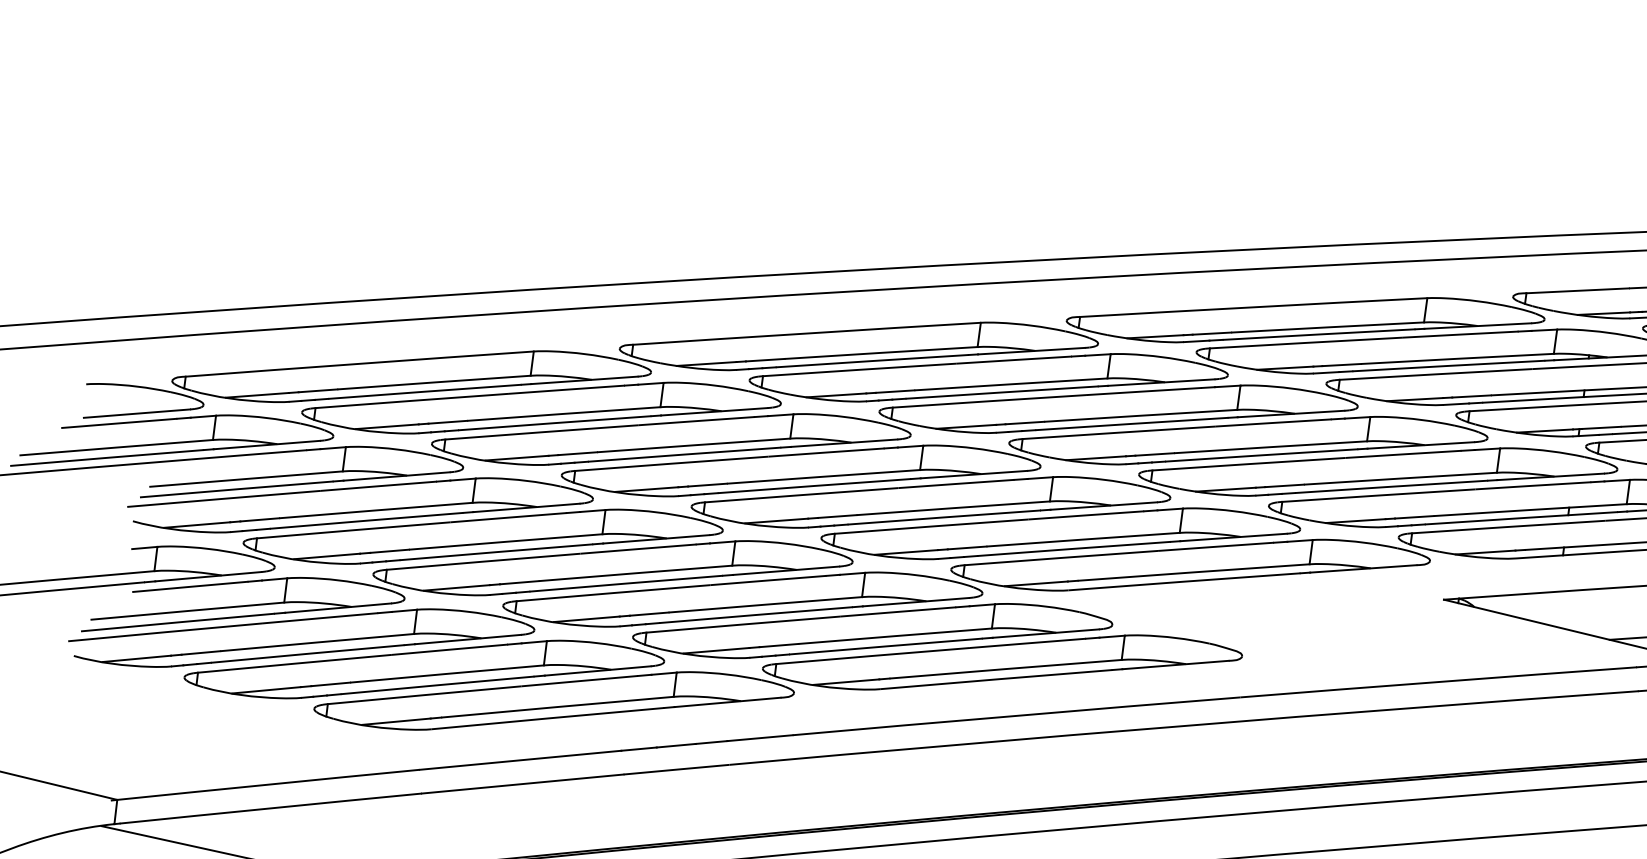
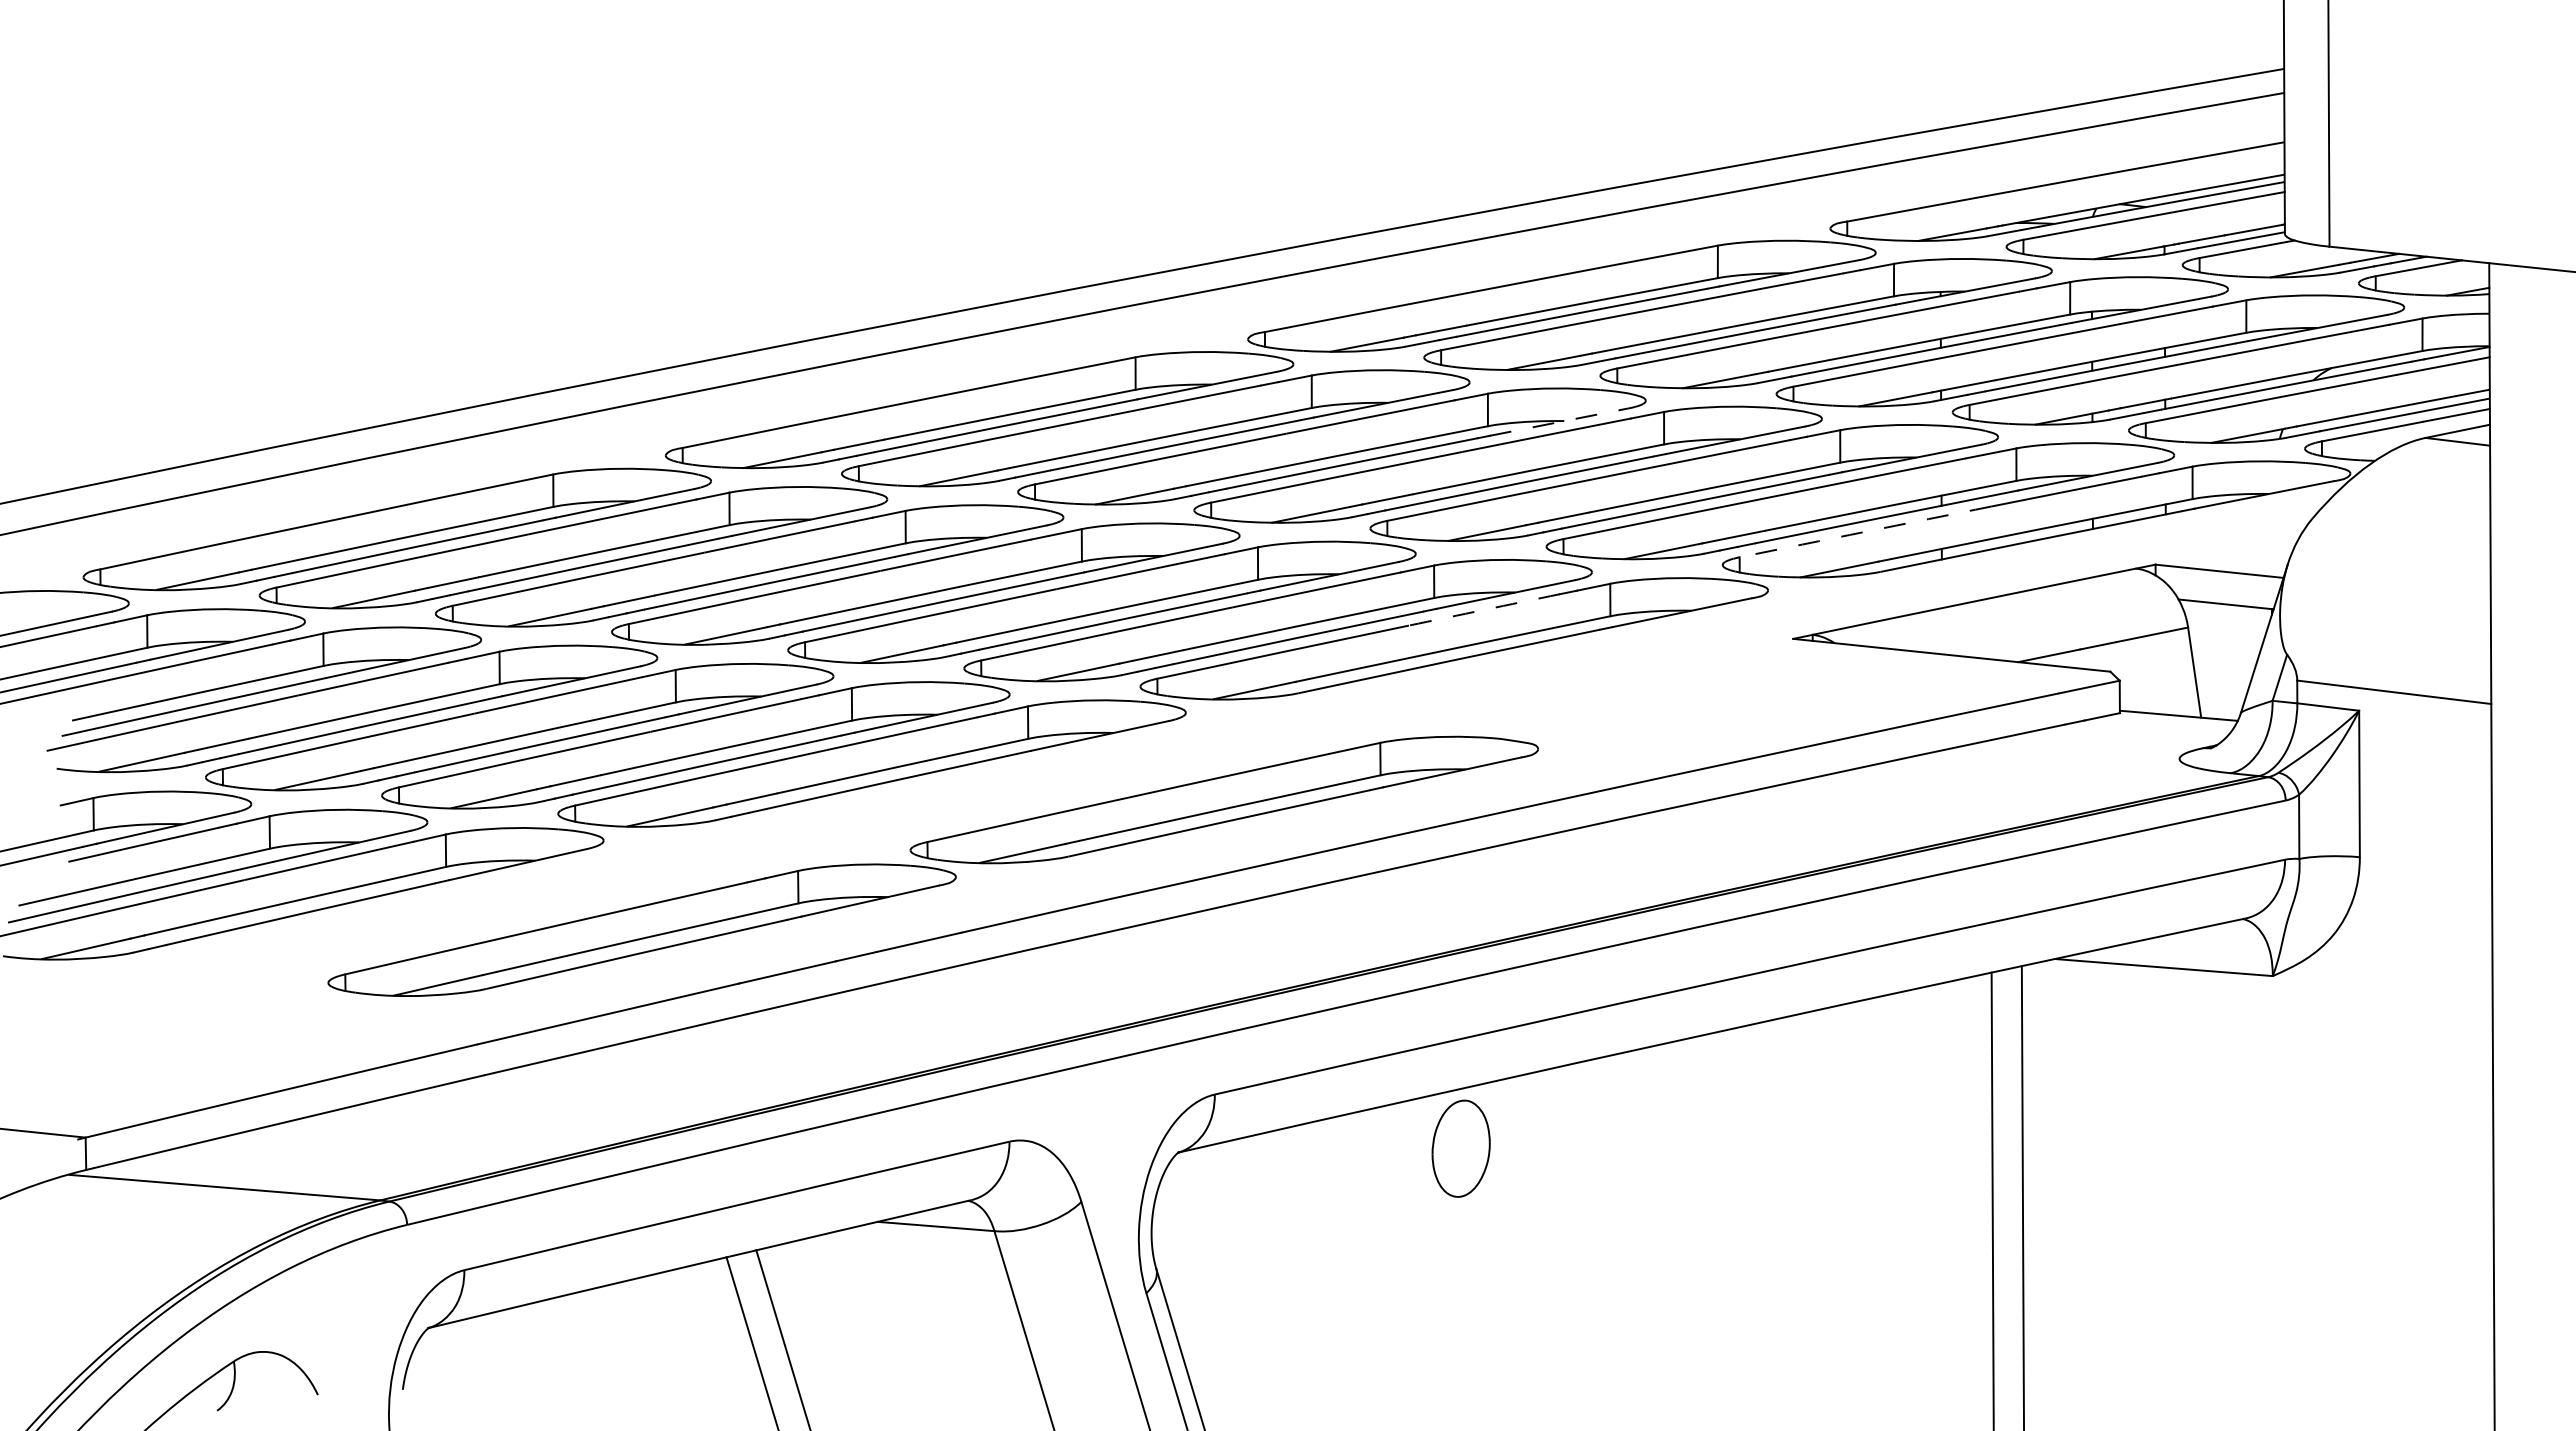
line: (1291, 414) -> (1559, 422), solid -> dashed
arc: (1508, 526) -> (1865, 531), solid -> dashed
arc: (1216, 546) -> (1484, 609), solid -> dashed
part: (647, 650) -> (756, 847), removed

